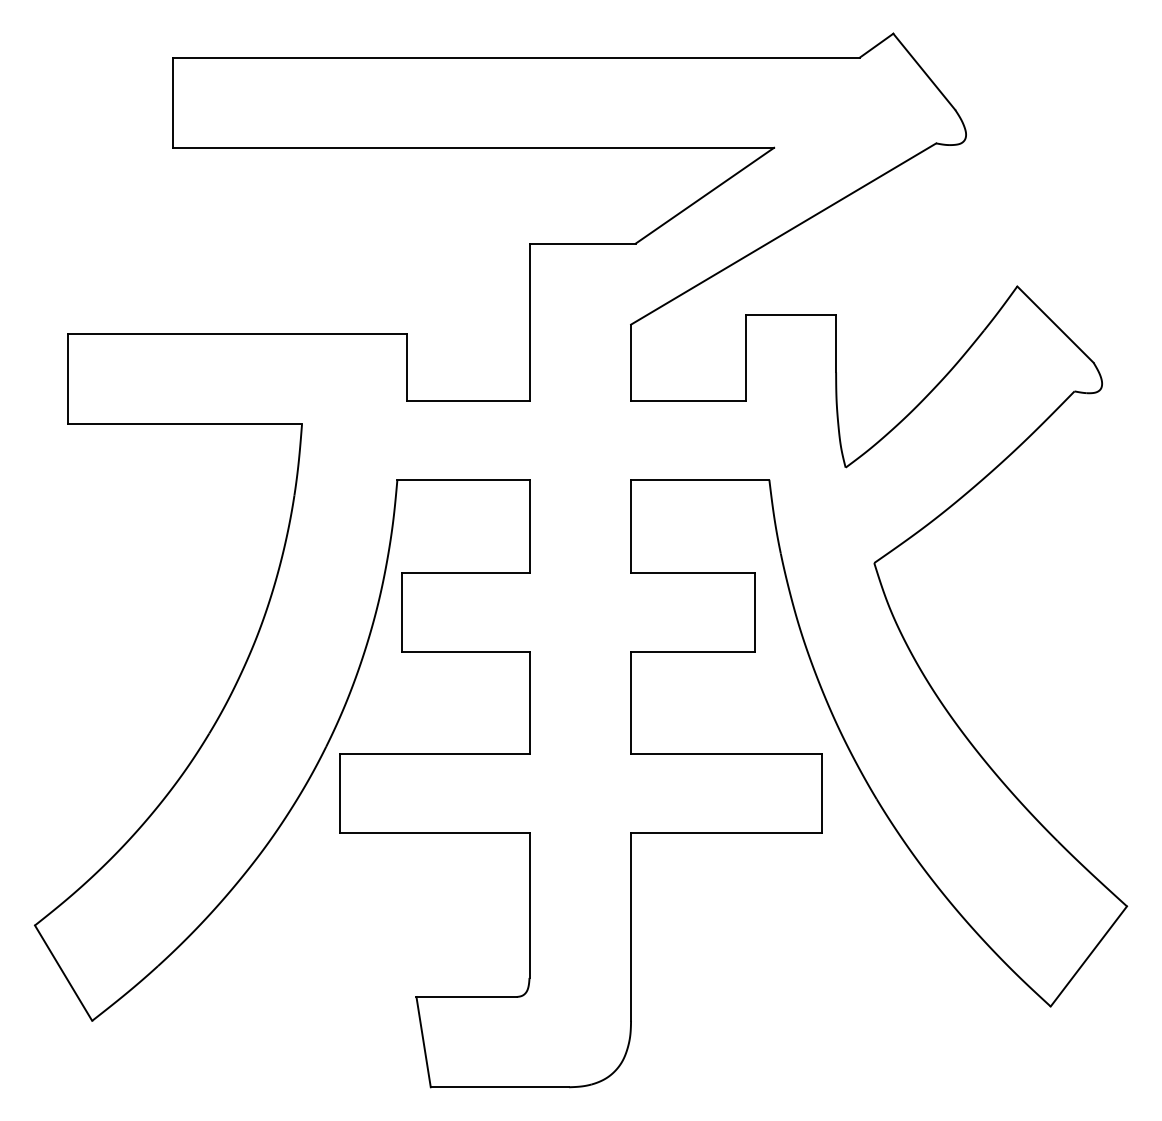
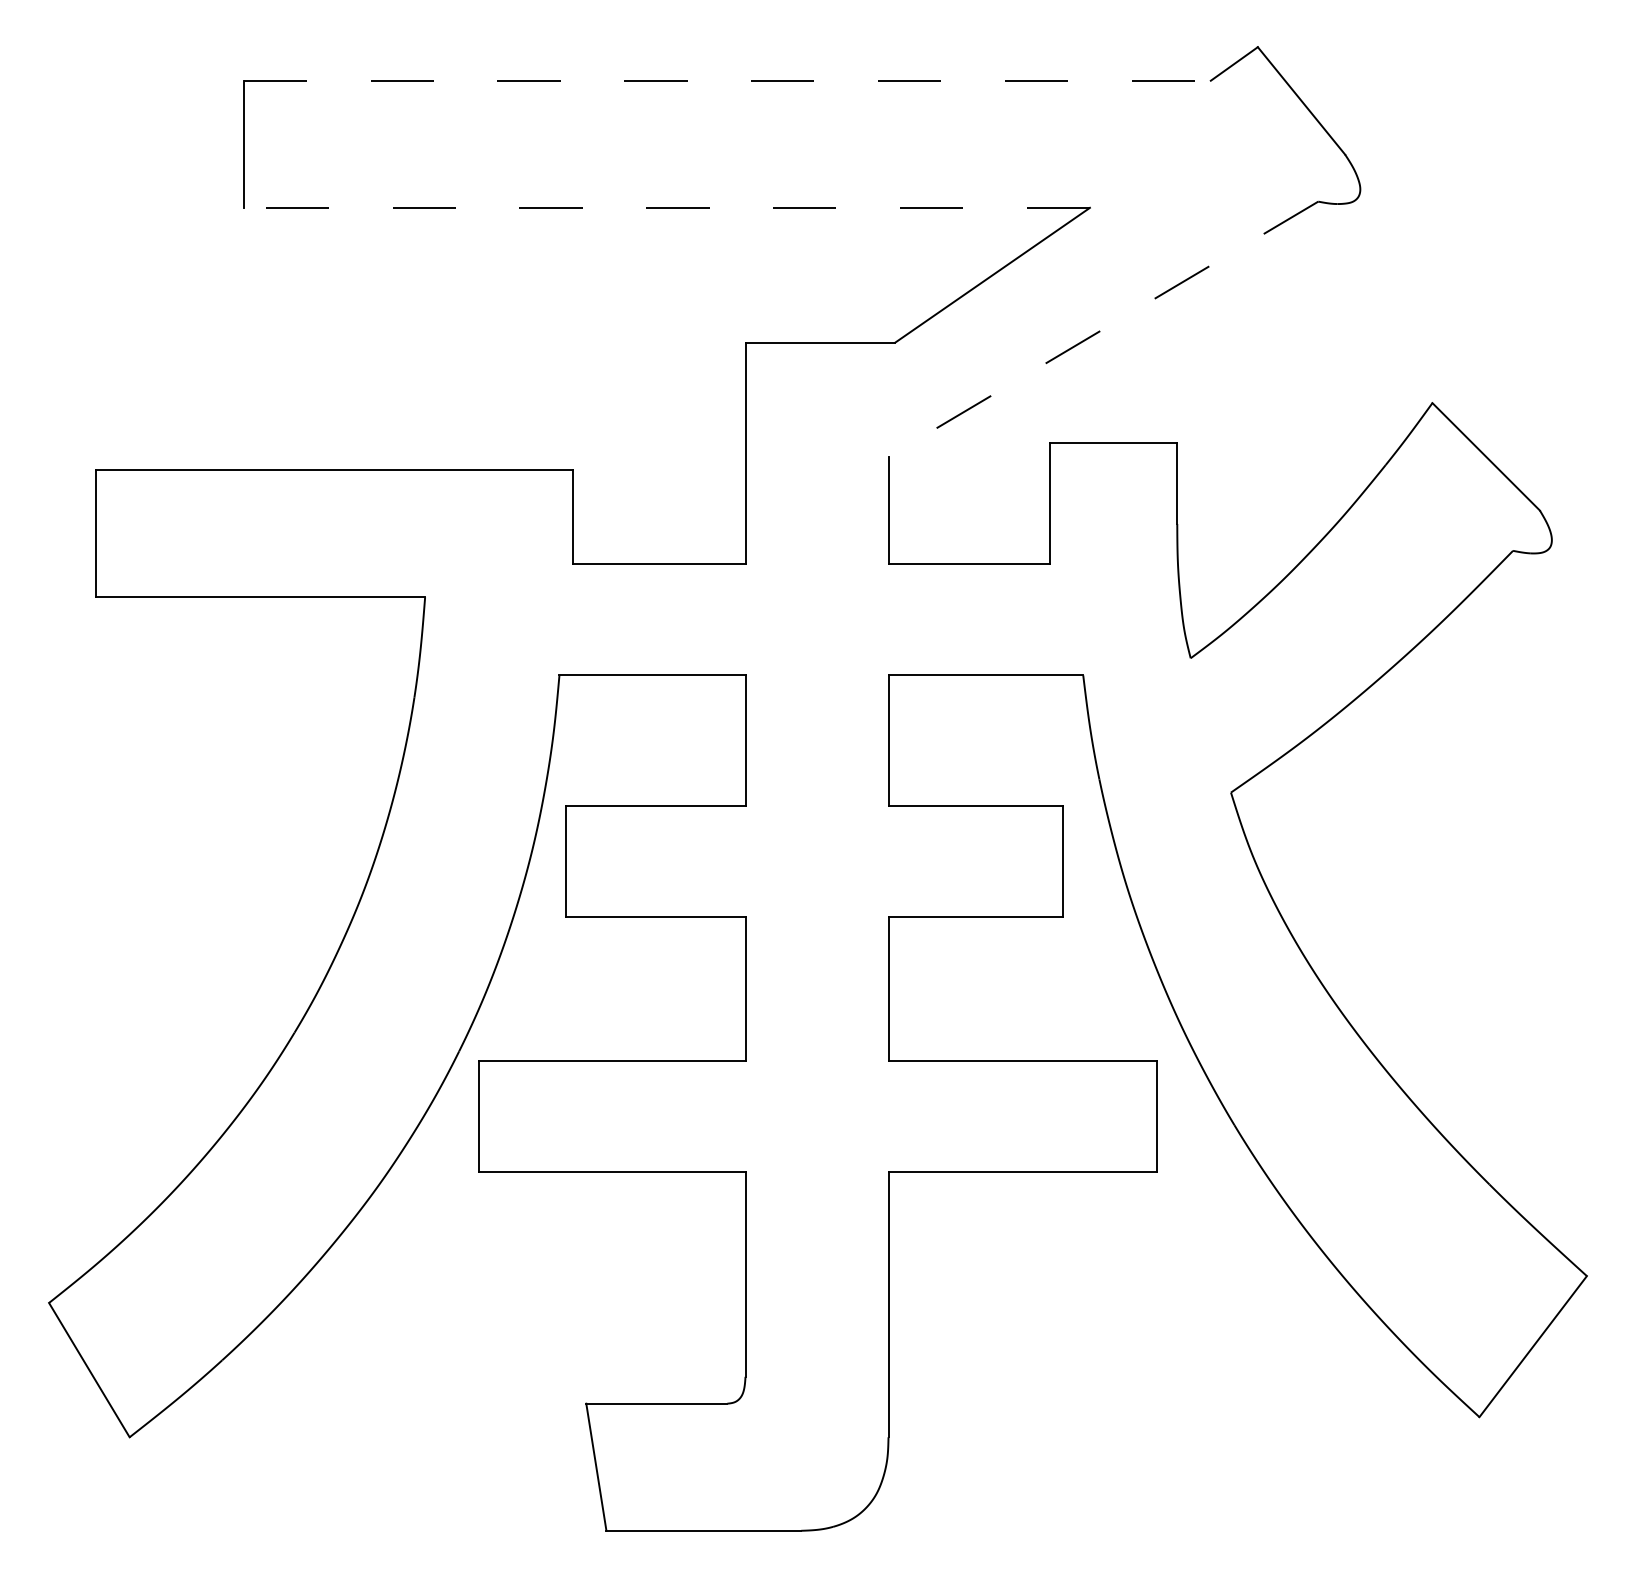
line: (516, 57) -> (727, 80), solid -> dashed
line: (473, 147) -> (666, 207), solid -> dashed
line: (783, 234) -> (1103, 329), solid -> dashed

